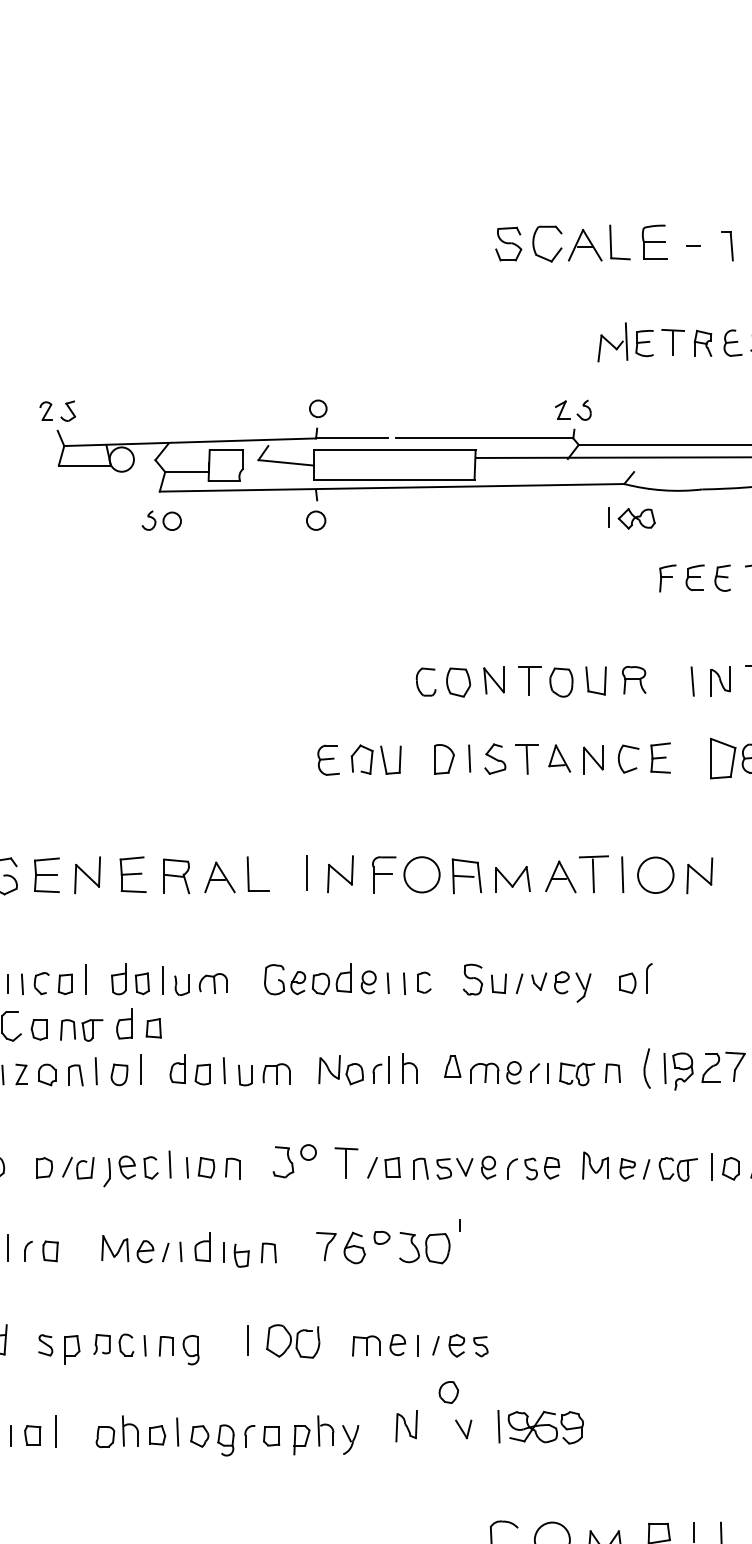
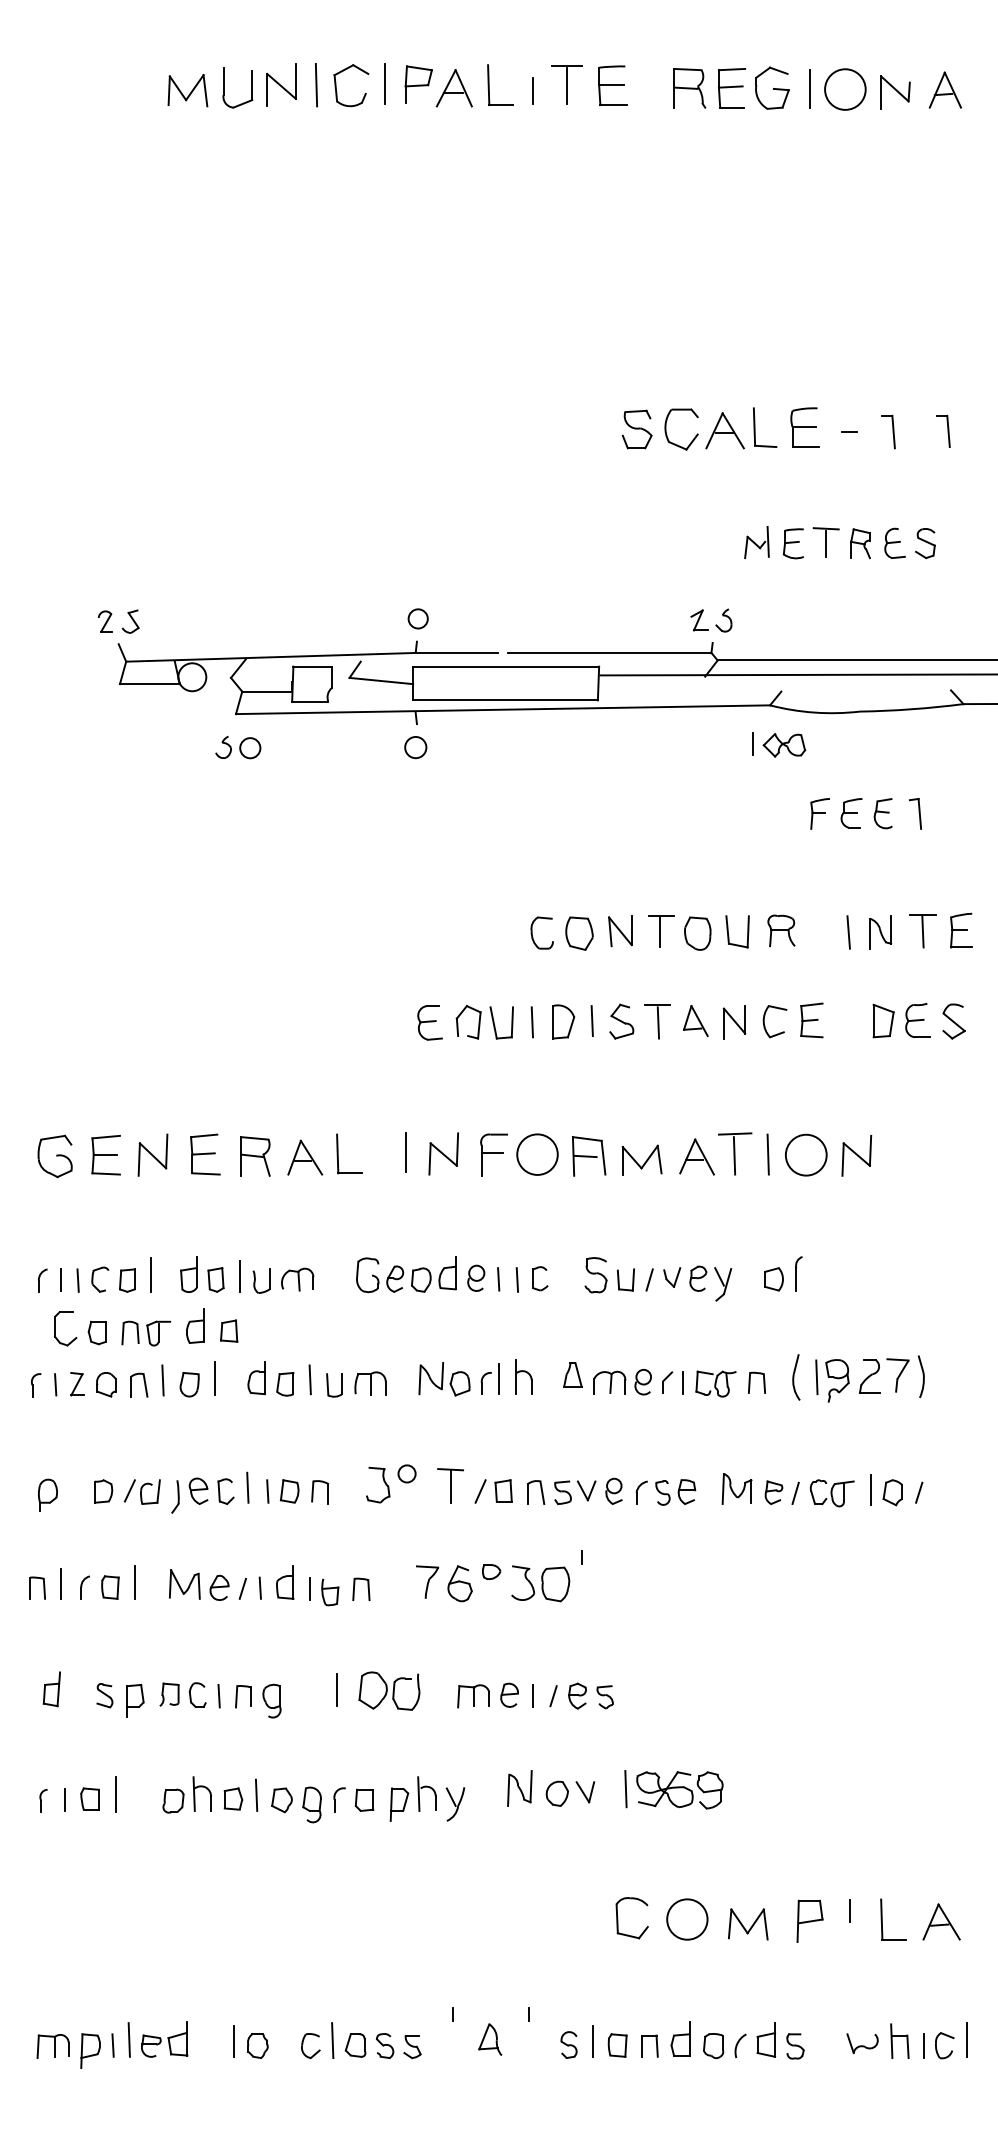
part: (612, 342) -> (756, 542), size x0.71
part: (722, 758) -> (883, 1020), size x0.71
line: (417, 759) -> (532, 1022), added
line: (71, 1246) -> (134, 1582), added
part: (448, 1392) -> (556, 1793), moved

